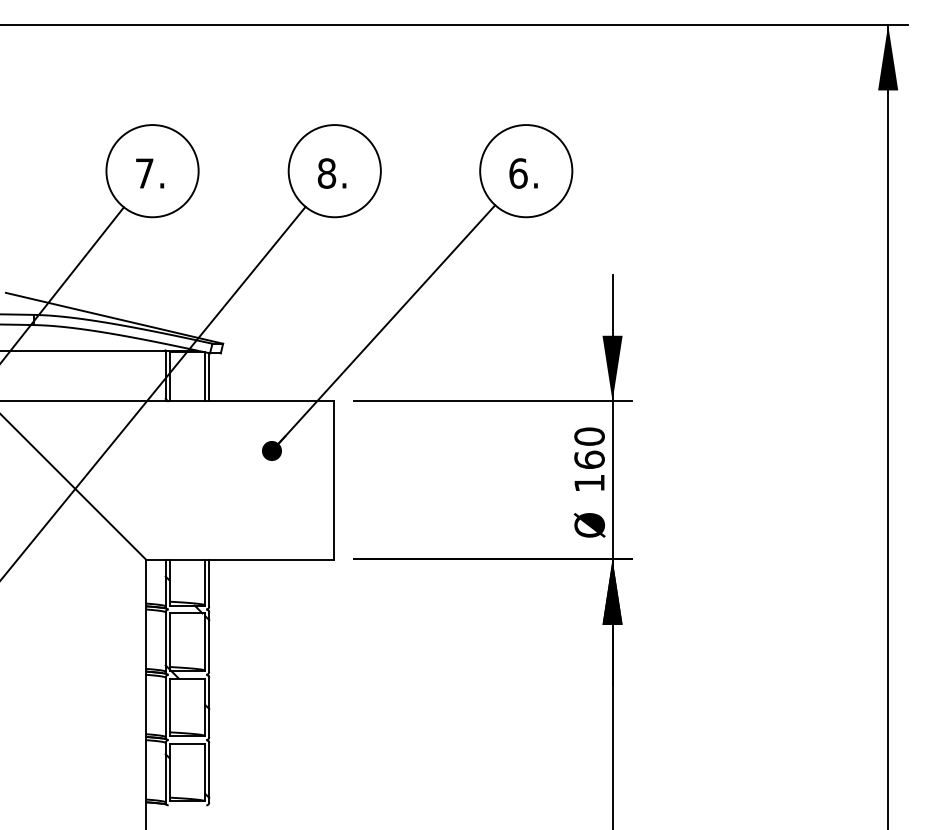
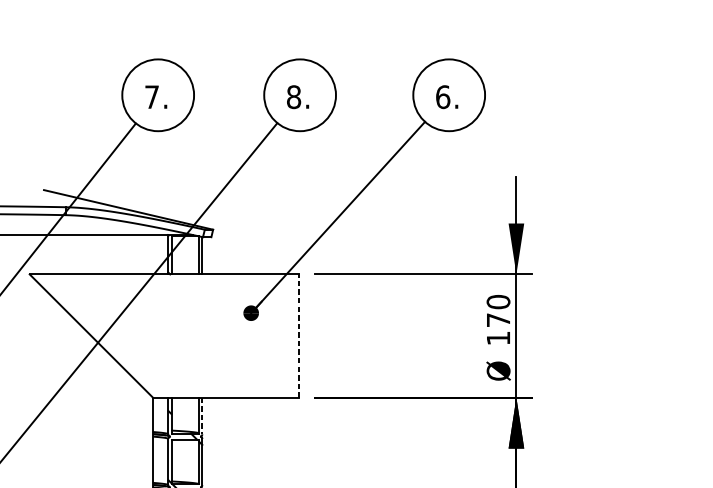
text: (589, 459) -> (498, 319), 160 -> 170
line: (333, 479) -> (299, 335), solid -> dashed
line: (209, 583) -> (202, 416), solid -> dashed

